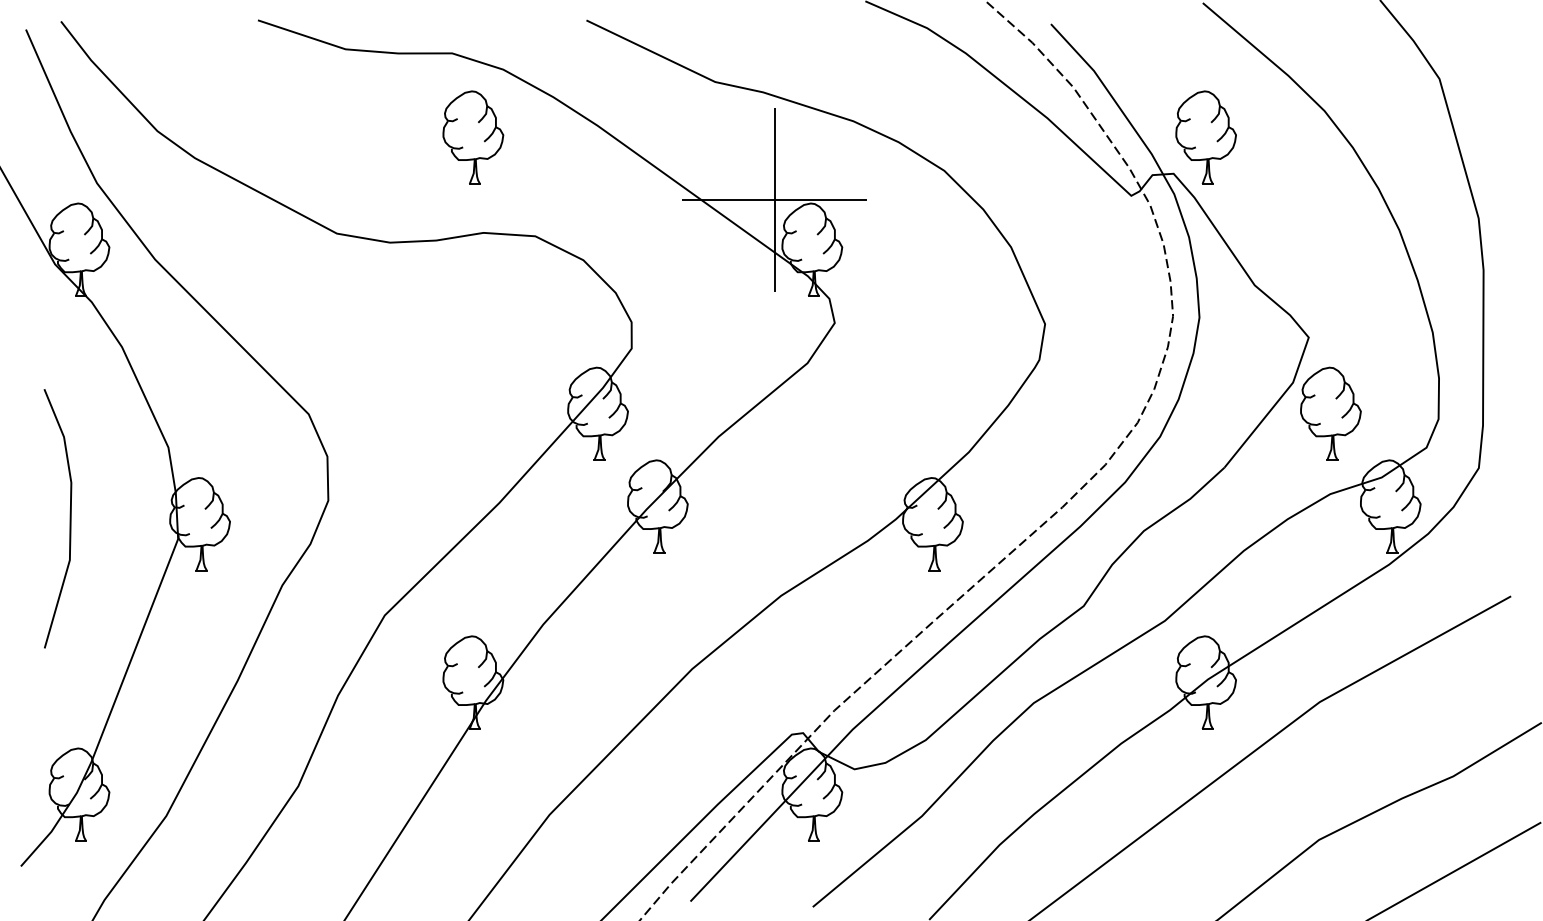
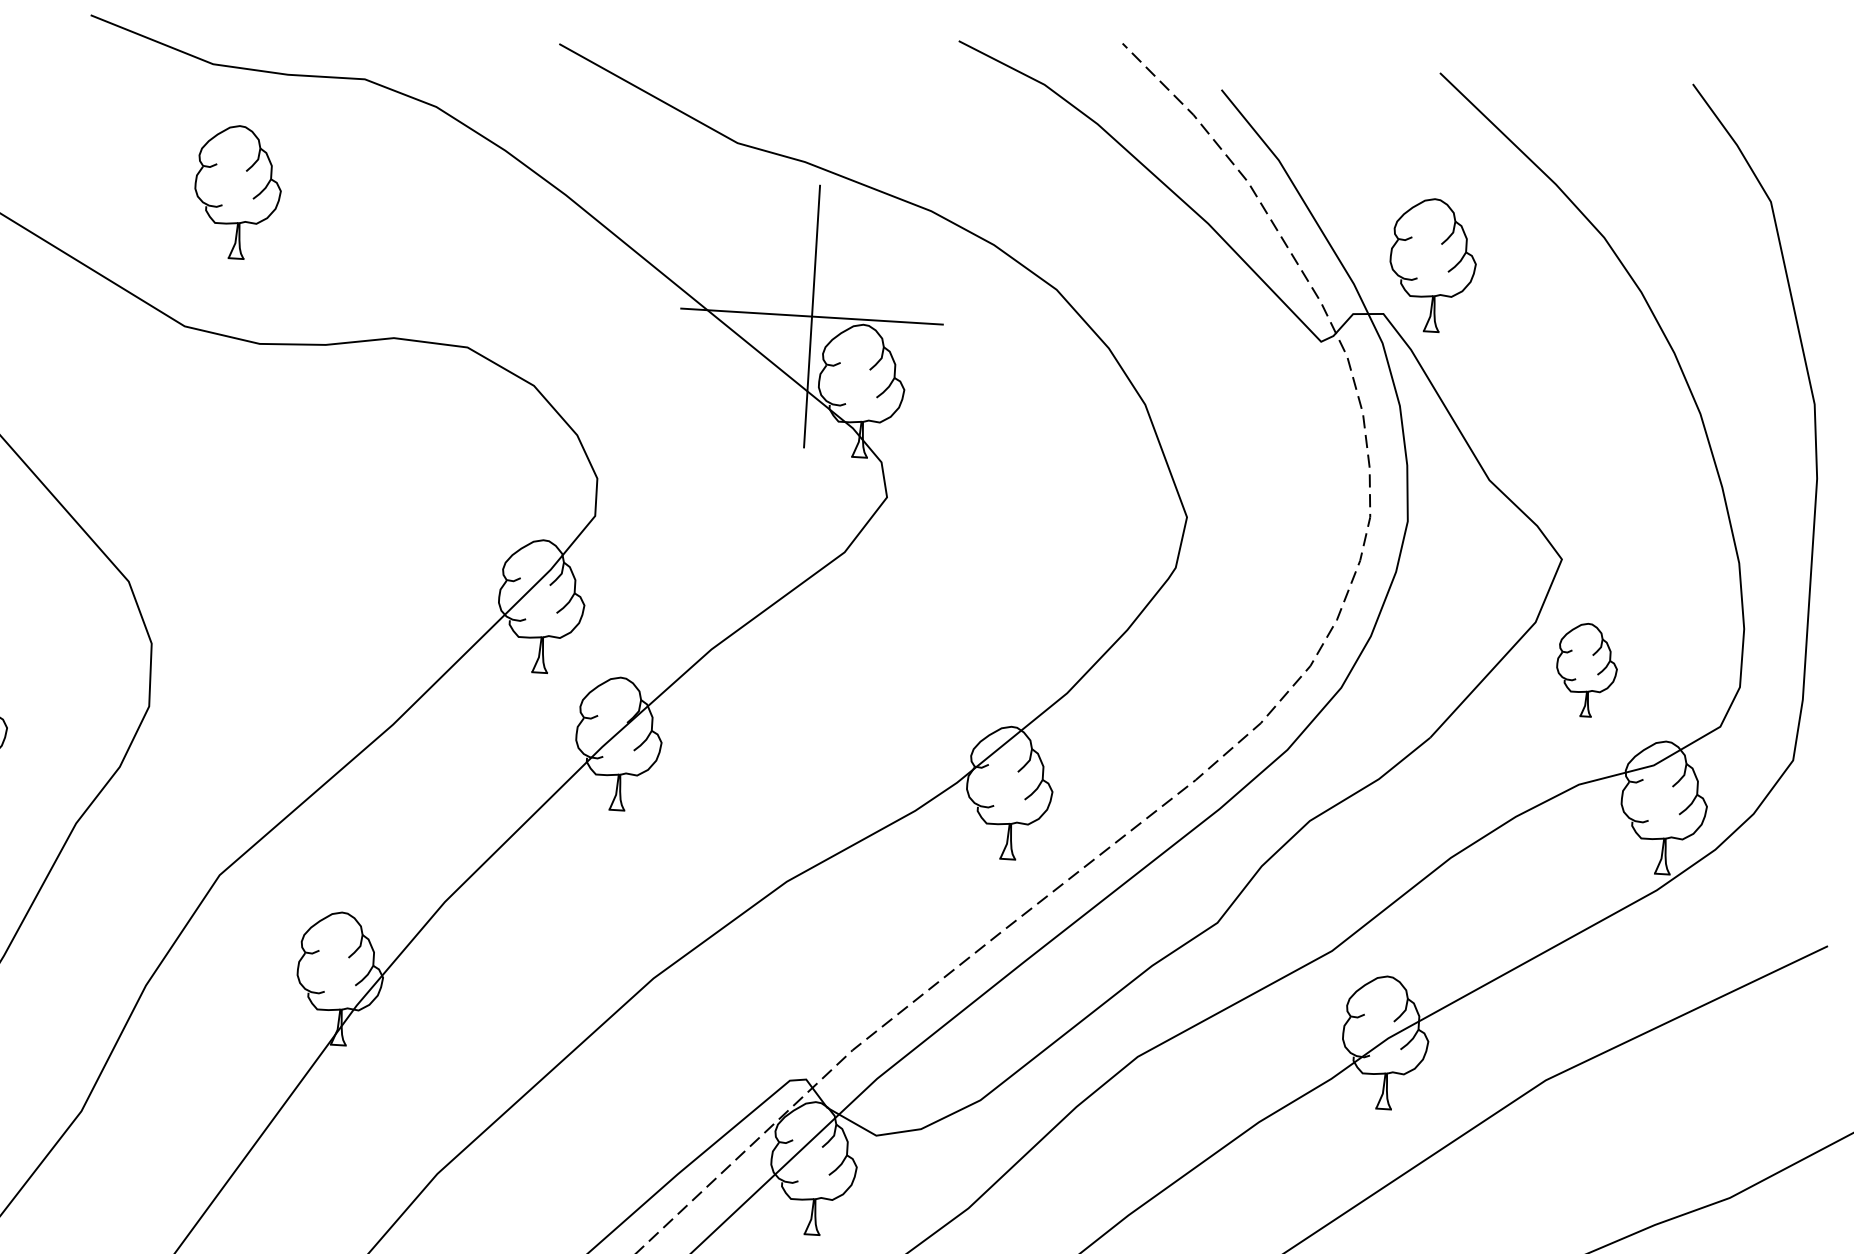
part: (473, 137) -> (238, 192), moved
part: (1330, 413) -> (1586, 669), size x0.7

